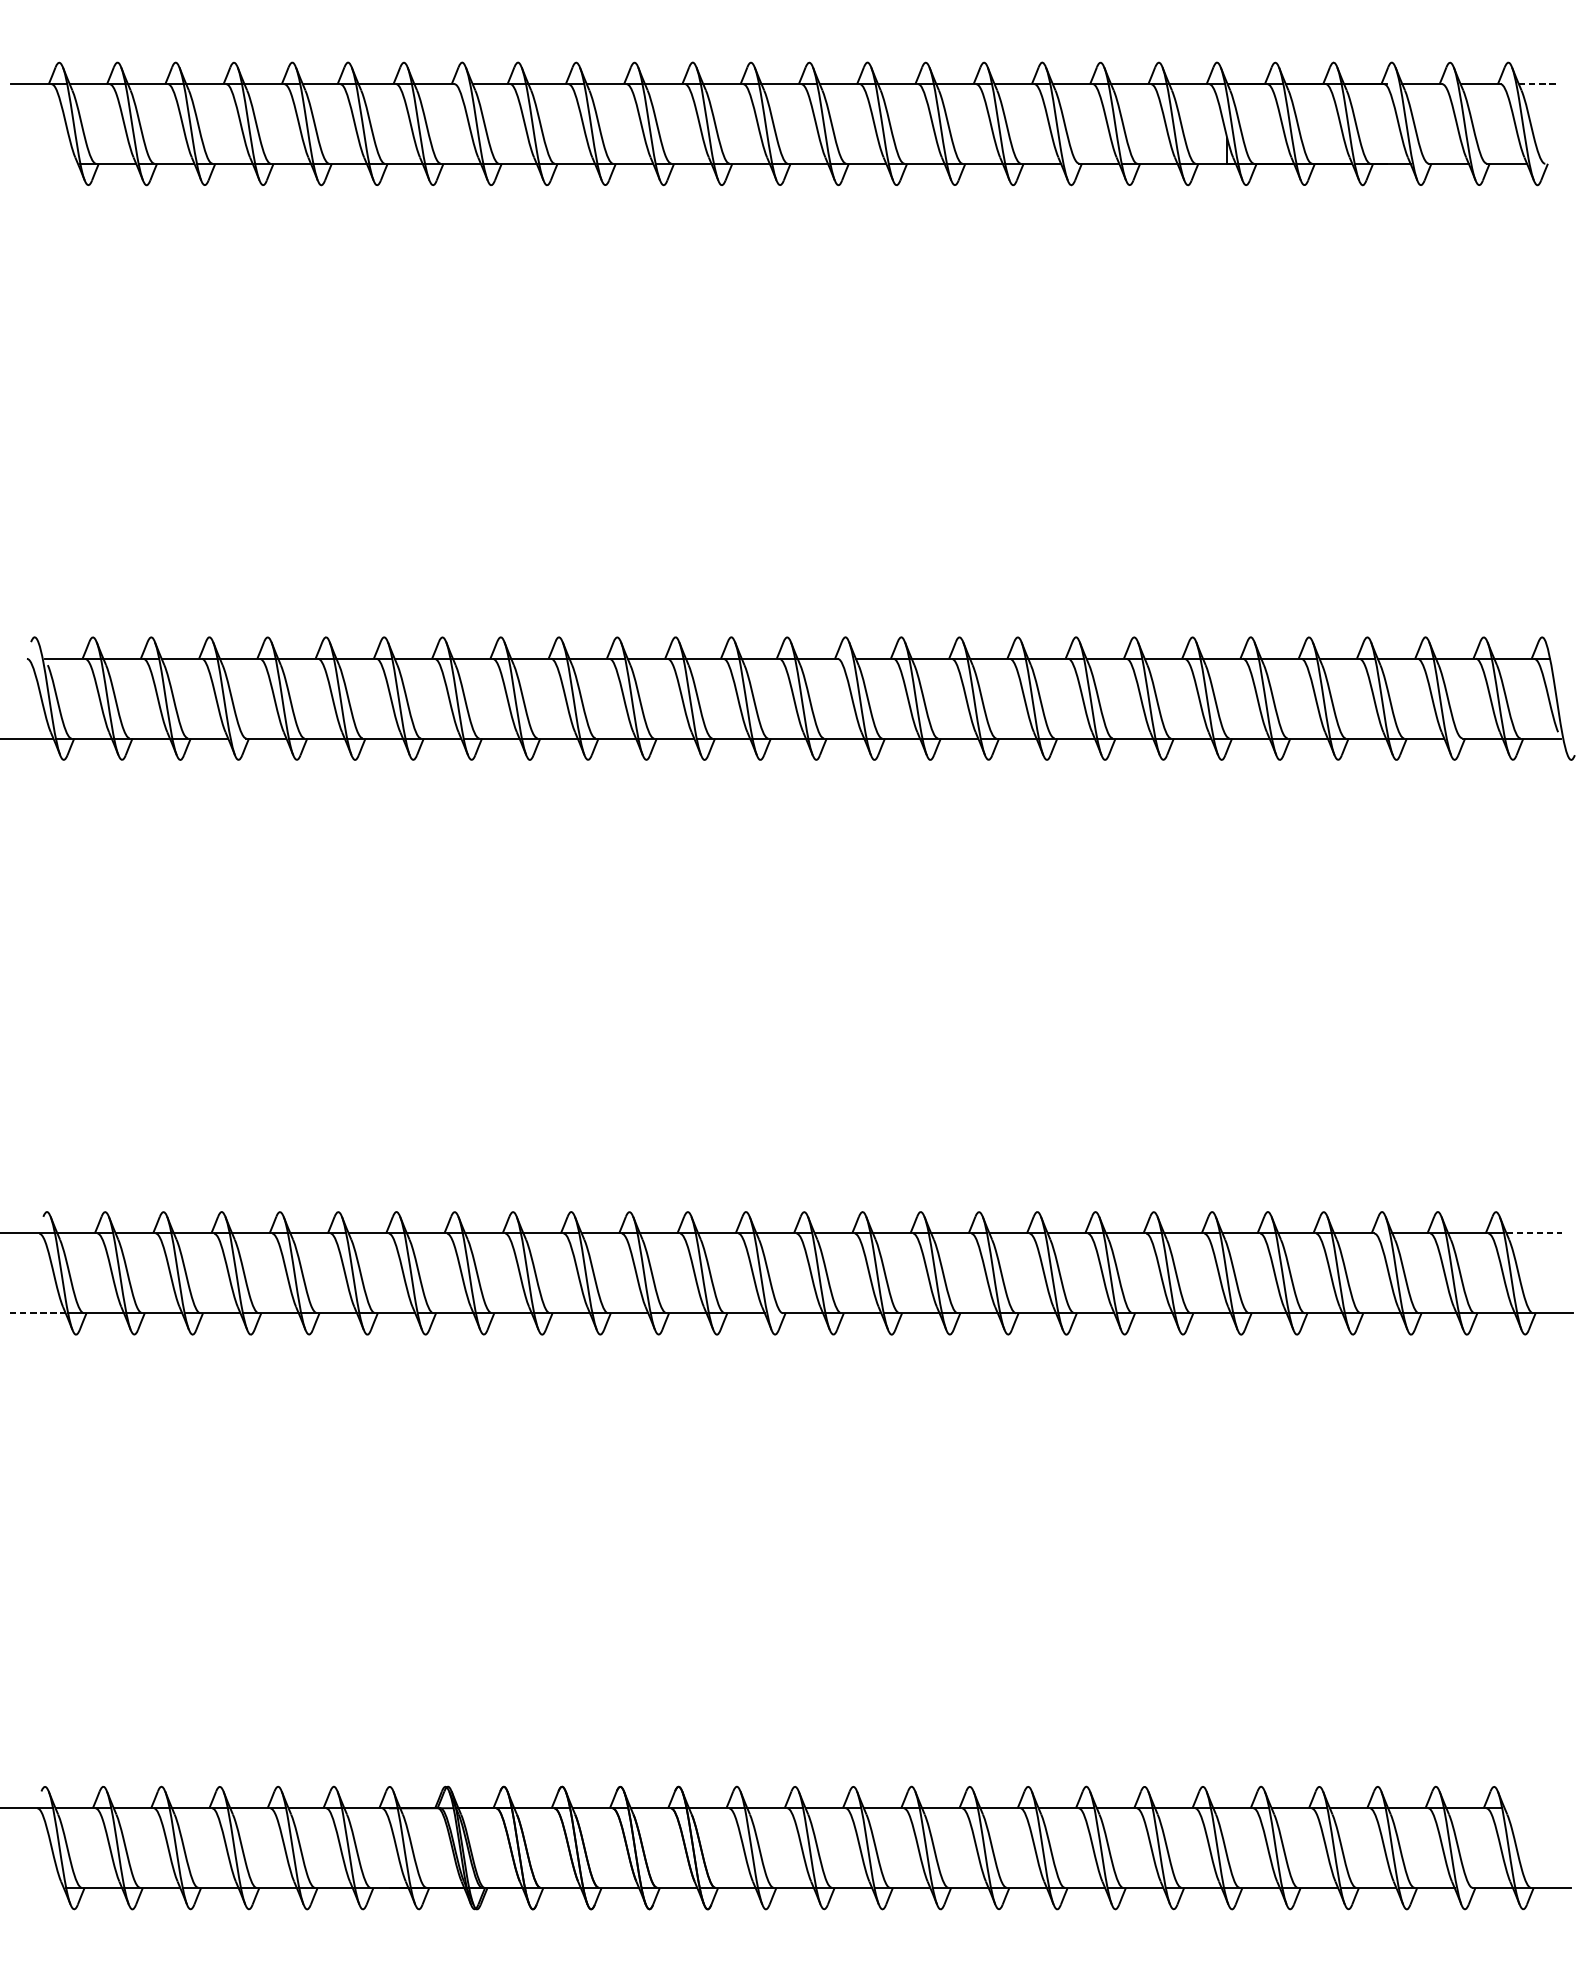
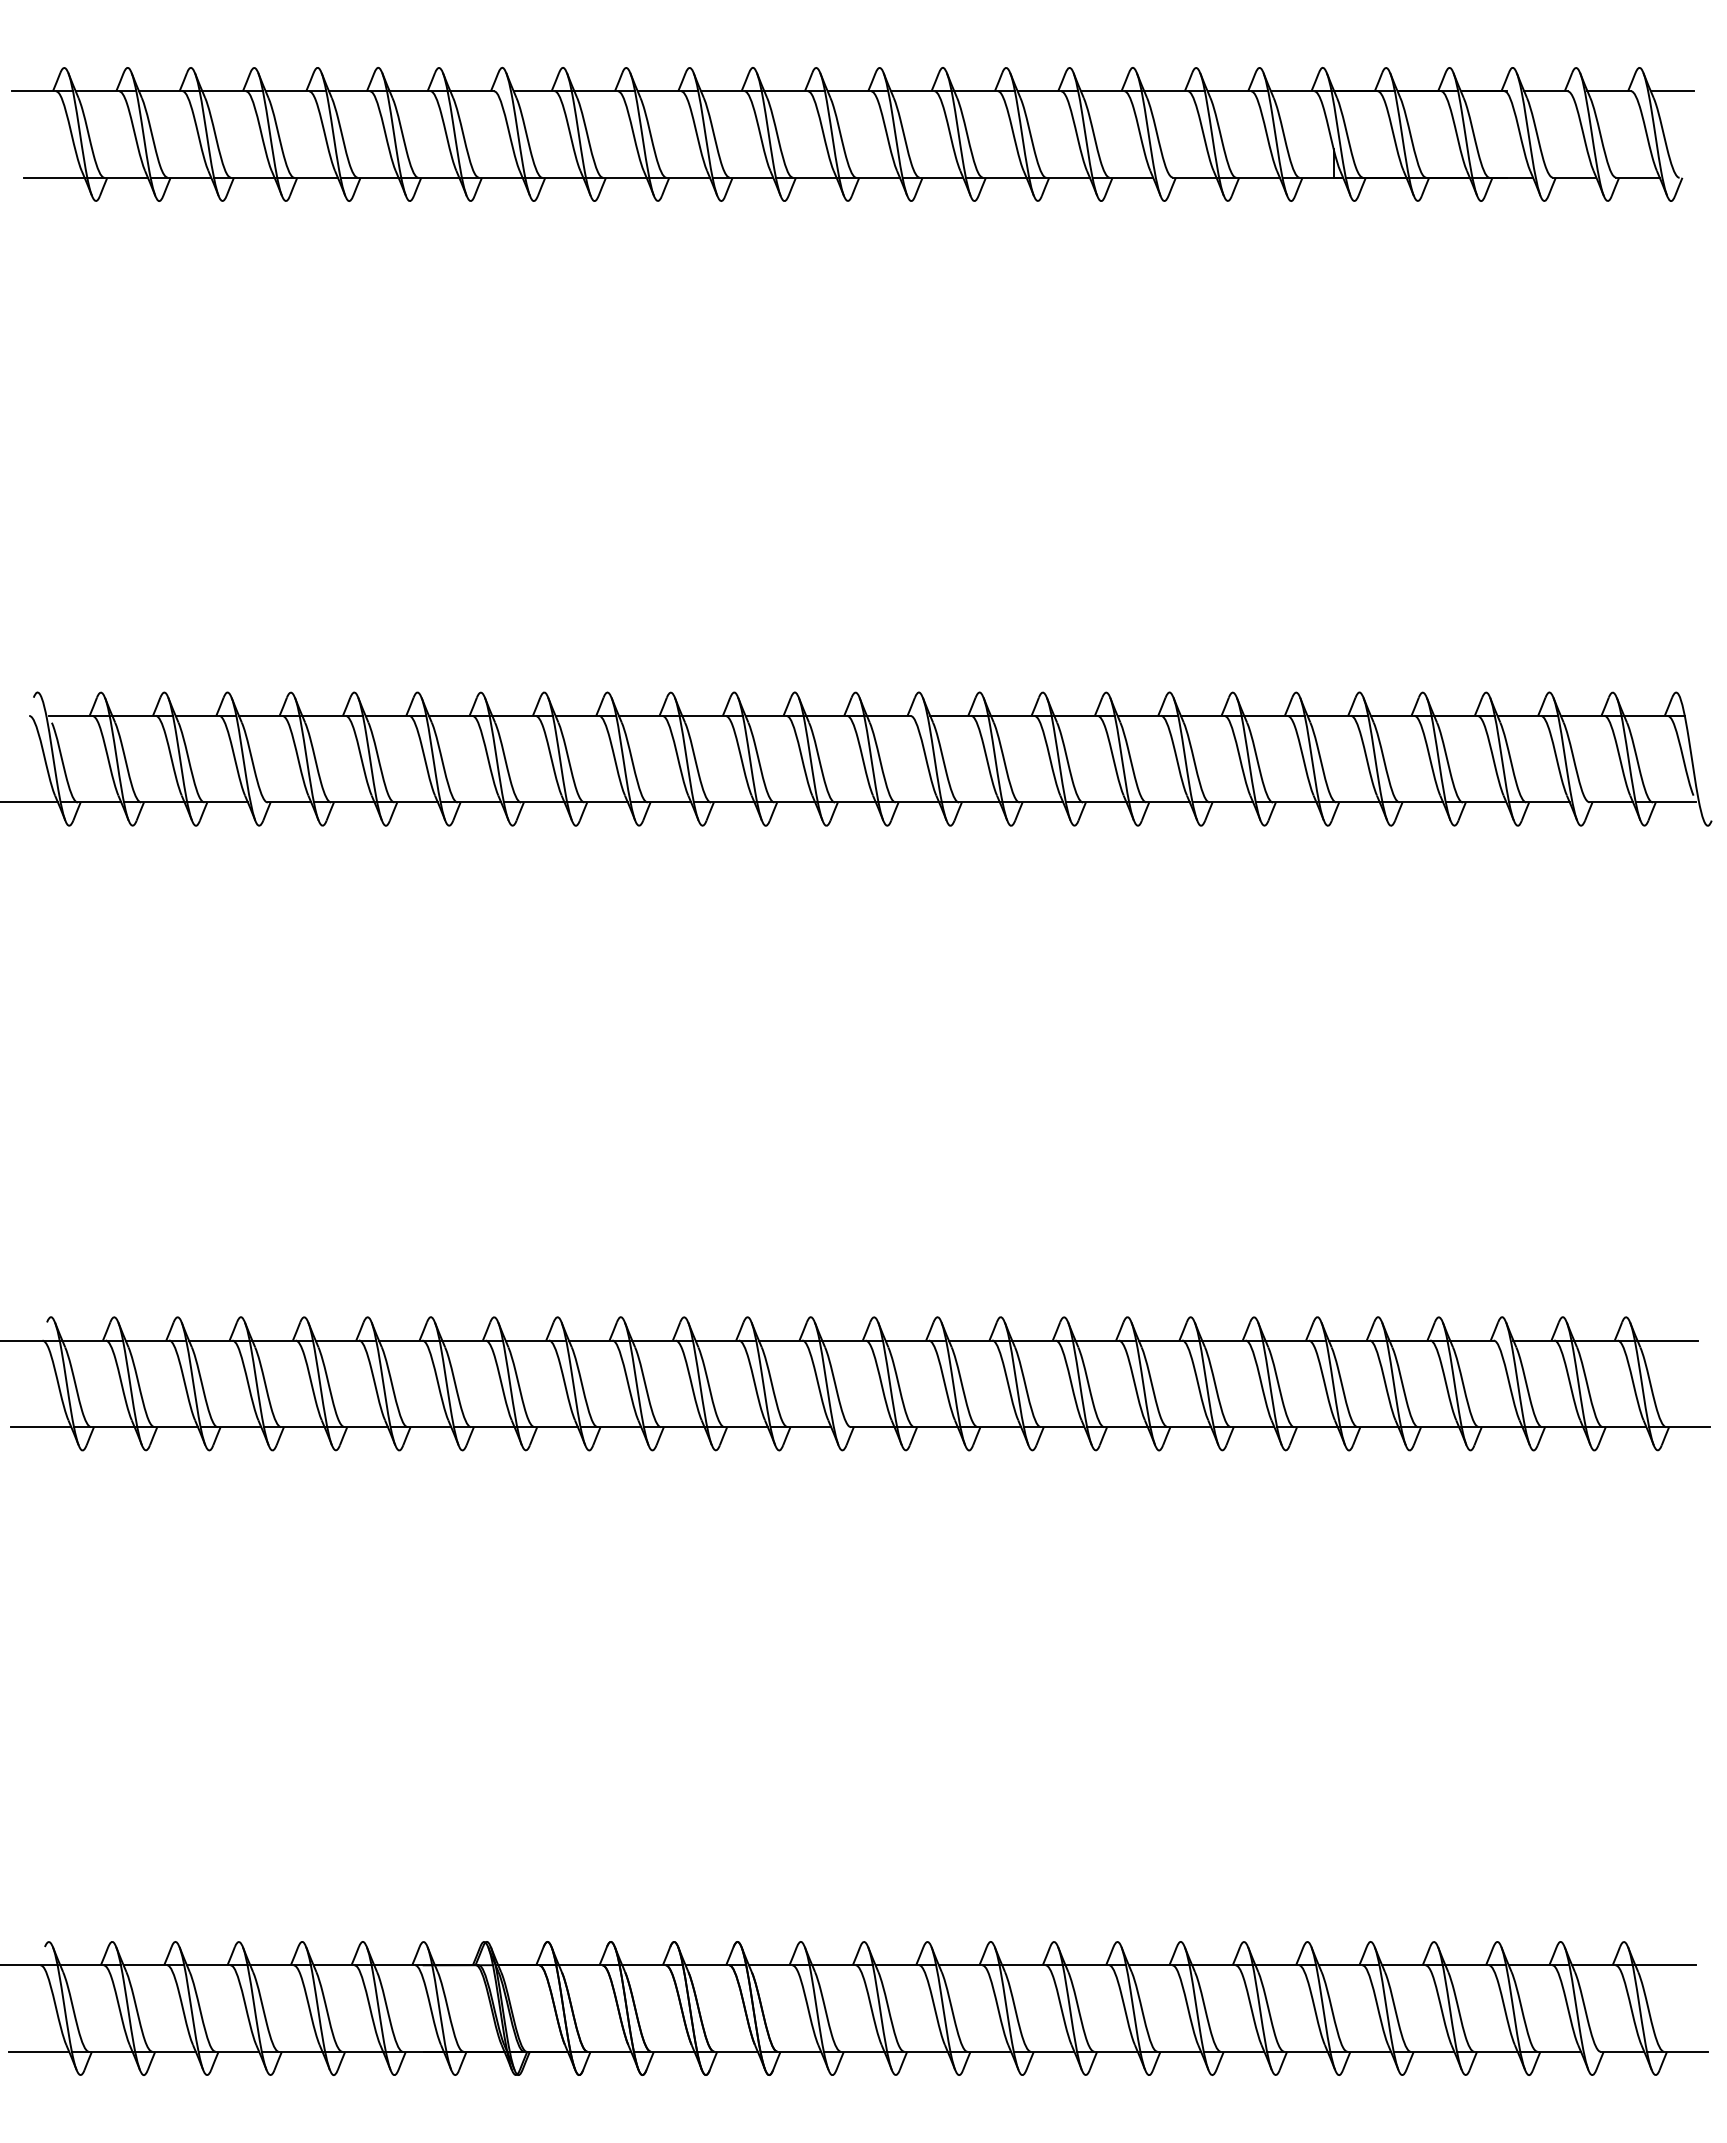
line: (1538, 84) -> (1672, 91), dashed -> solid
line: (49, 163) -> (53, 177), added
line: (1535, 1233) -> (1668, 1340), dashed -> solid
line: (38, 1313) -> (41, 1427), dashed -> solid
line: (1532, 1808) -> (1665, 1965), added
line: (35, 1887) -> (38, 2051), added

